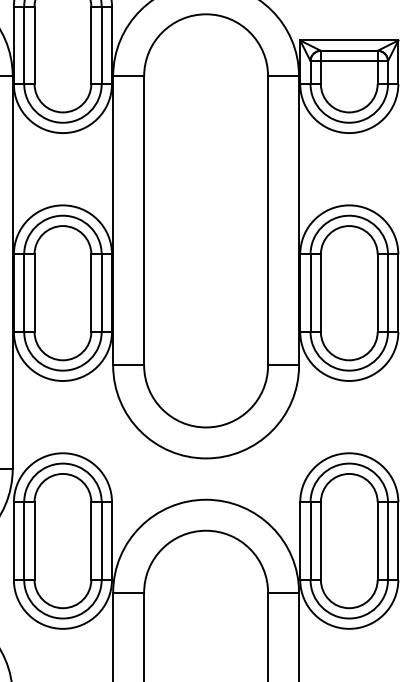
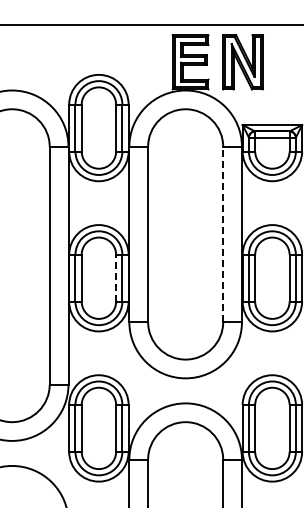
line: (268, 220) -> (223, 234), solid -> dashed
line: (91, 291) -> (116, 277), solid -> dashed

